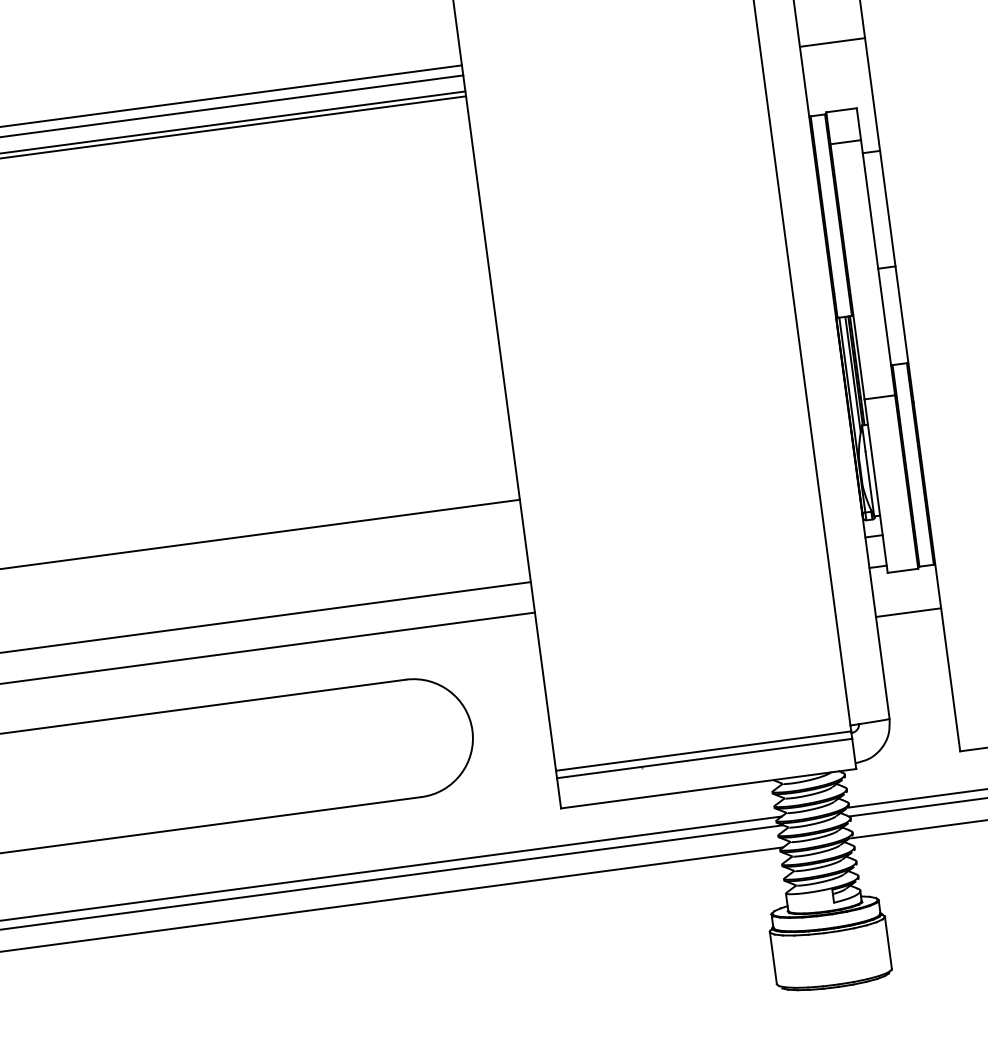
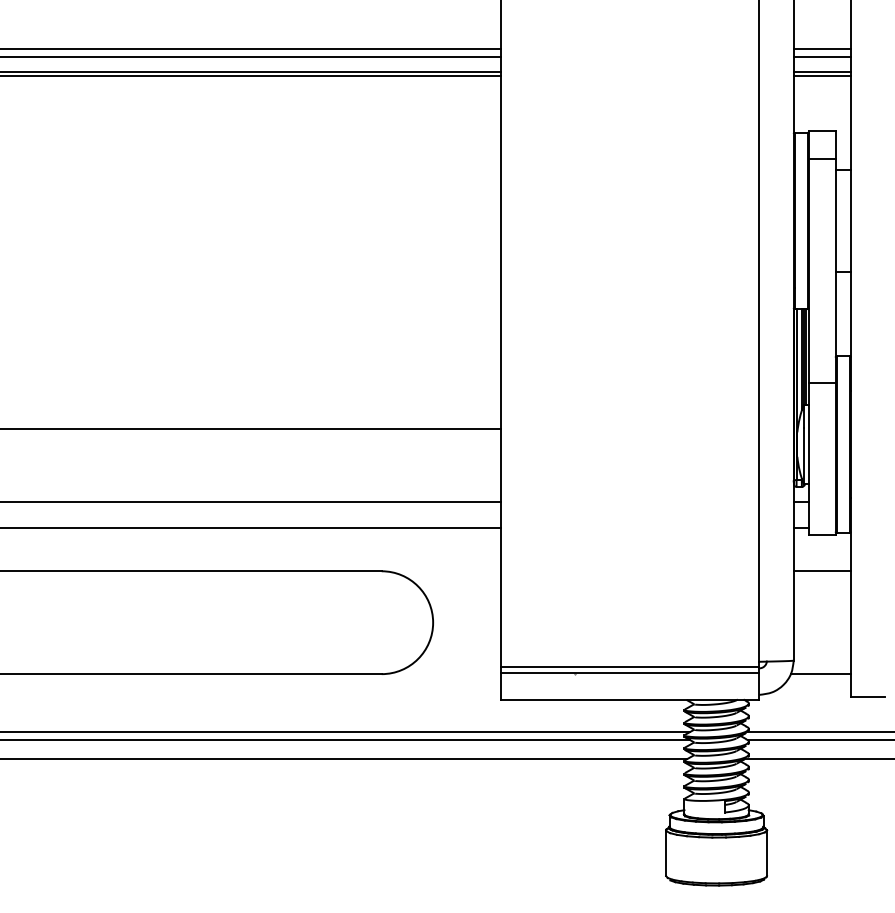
line: (828, 16) -> (821, 48), added
line: (829, 26) -> (821, 57), added
line: (832, 47) -> (821, 75), added
line: (922, 730) -> (820, 674), added

